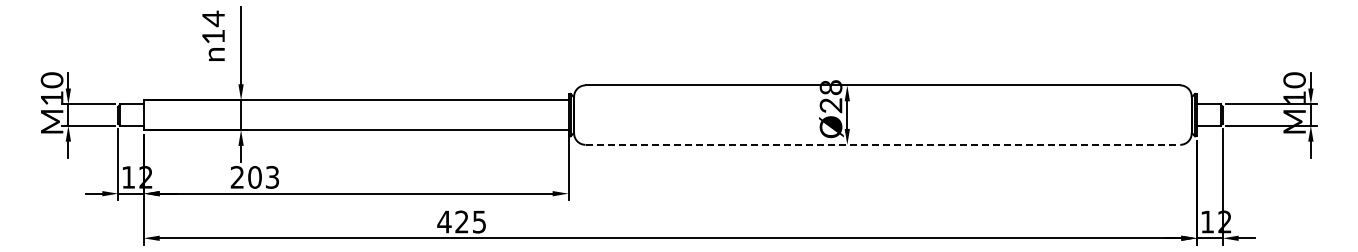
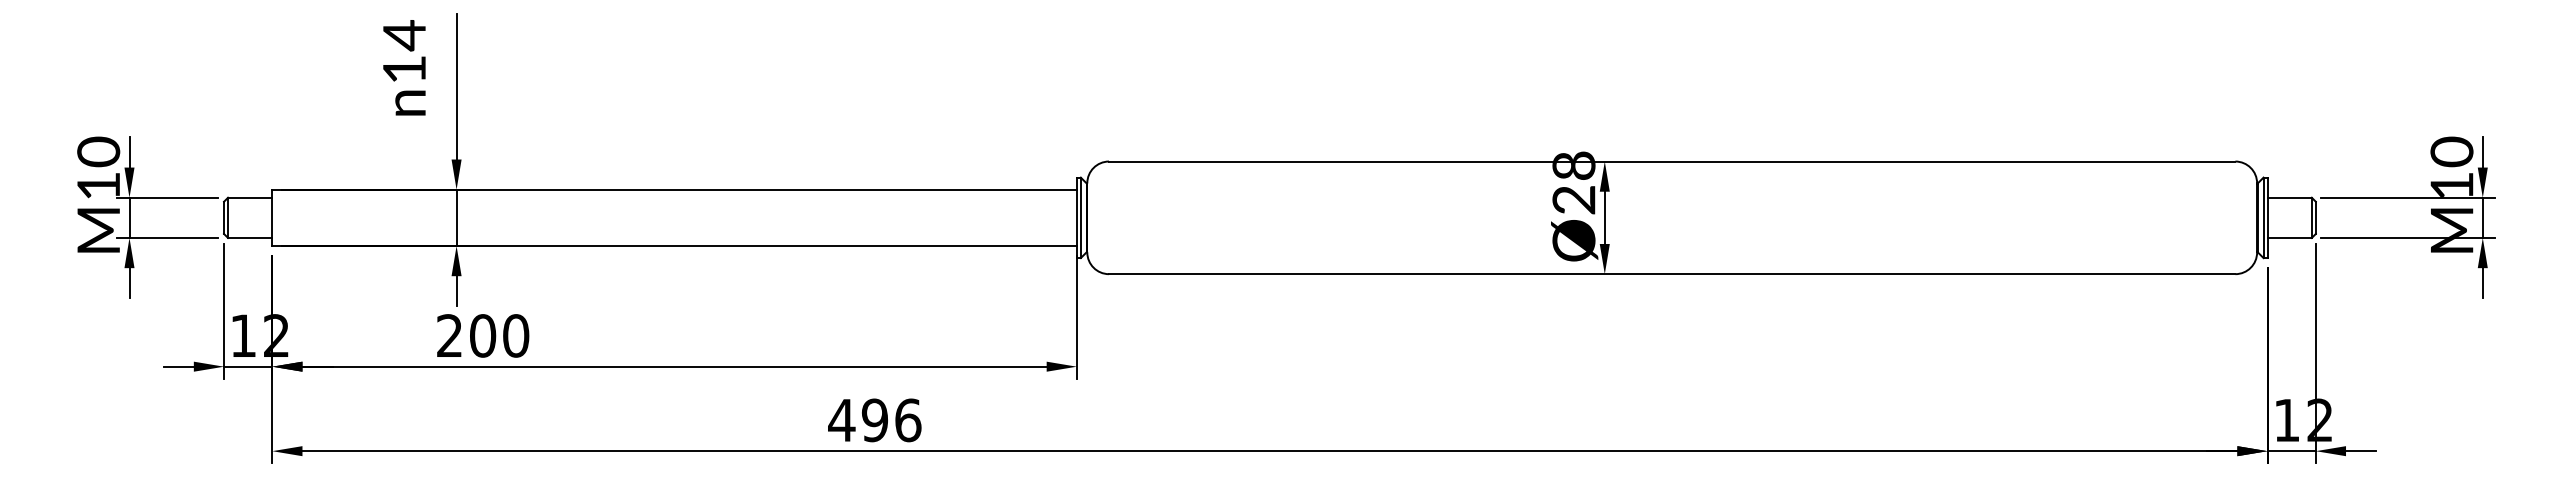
line: (883, 144) -> (1673, 273), dashed -> solid
text: (272, 177) -> (516, 336), 203 -> 200
text: (470, 221) -> (891, 419), 425 -> 496

